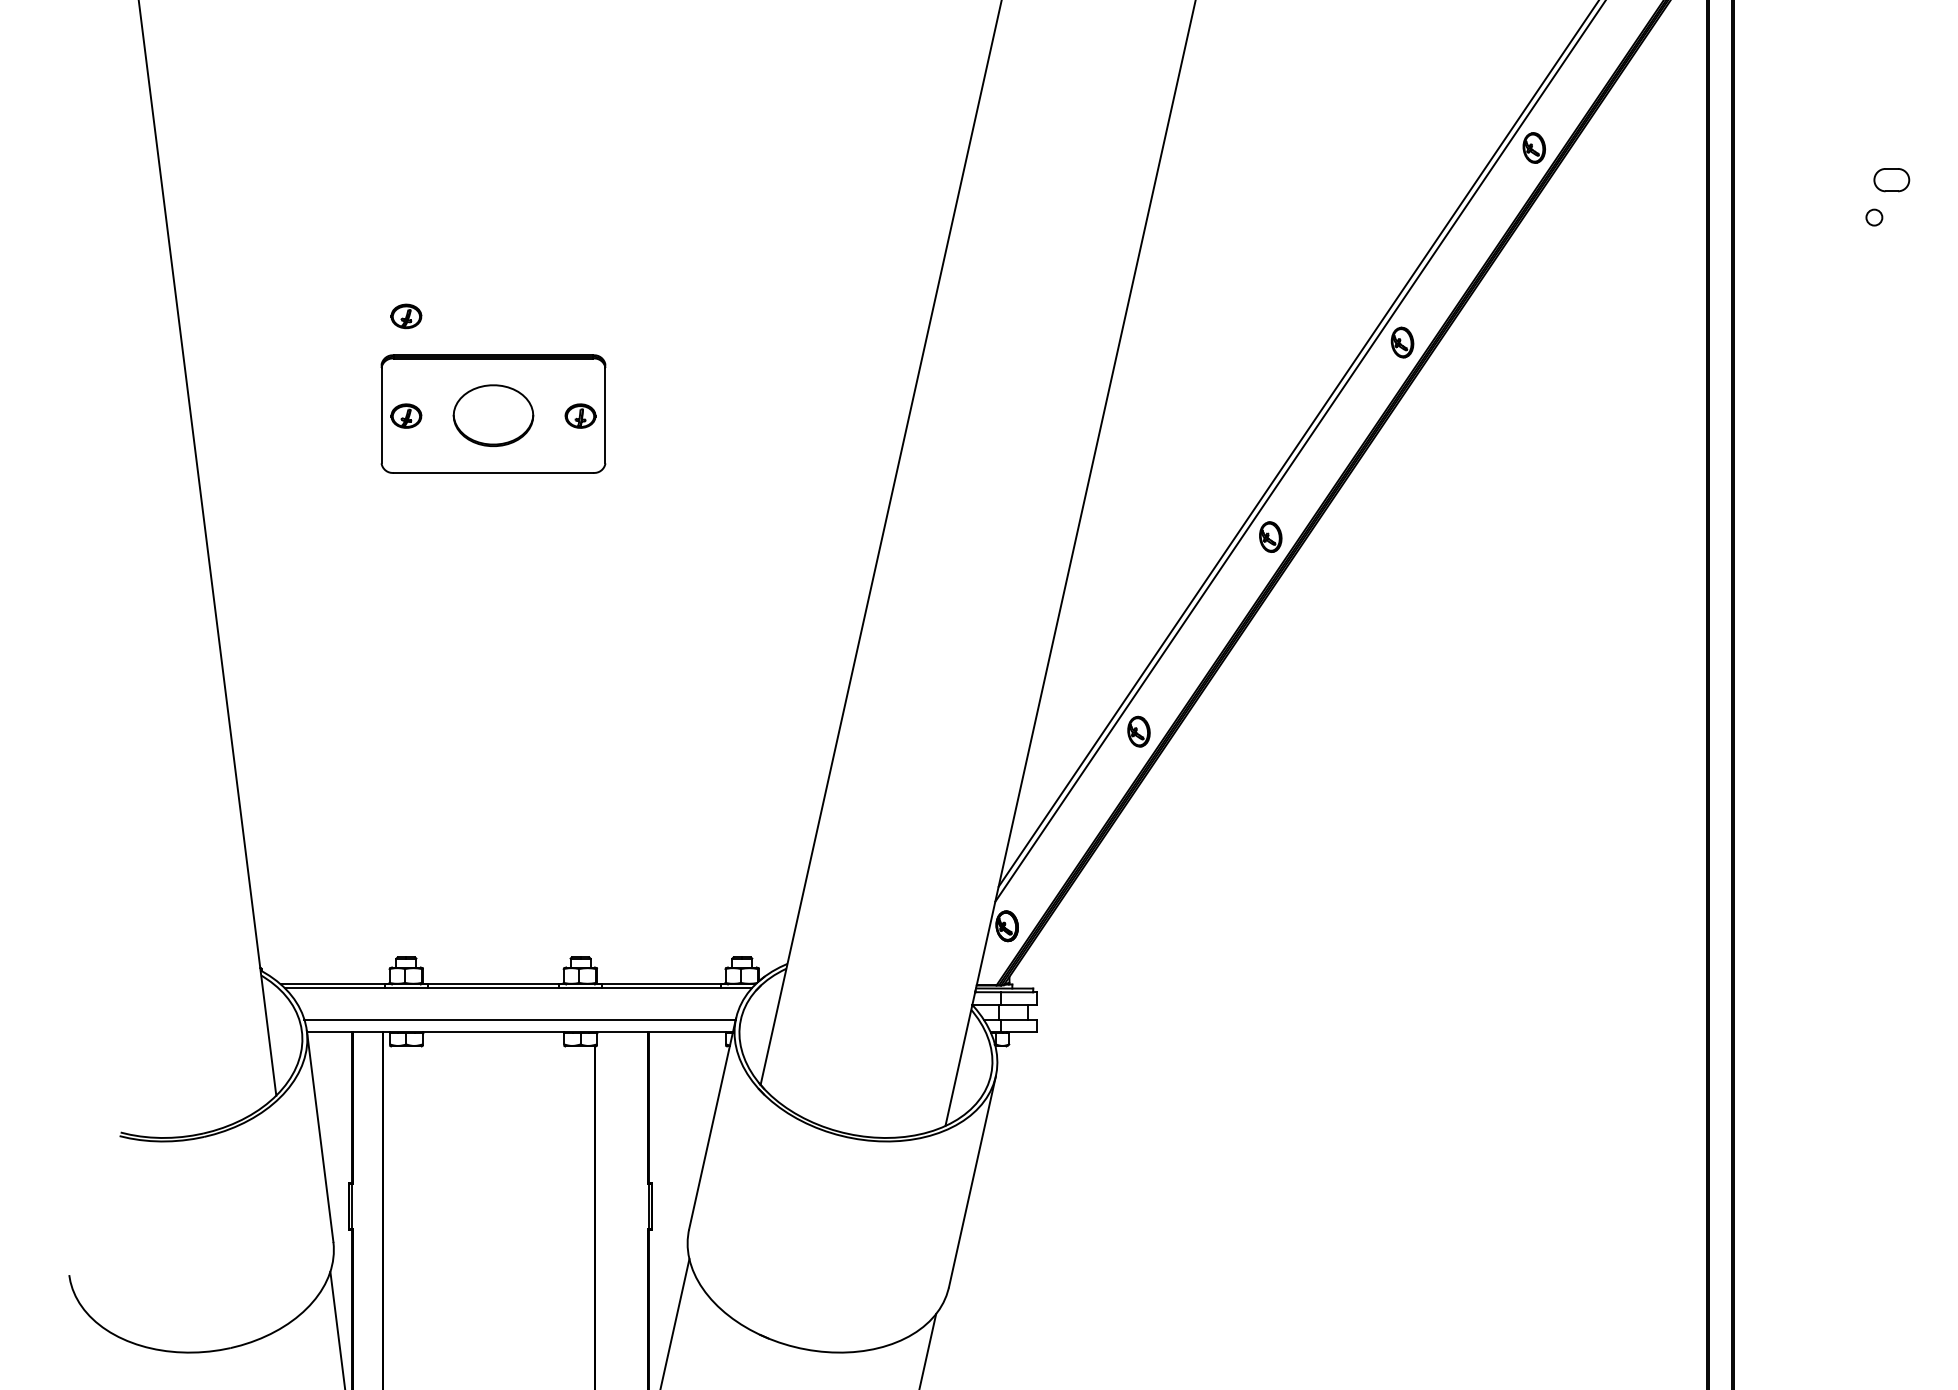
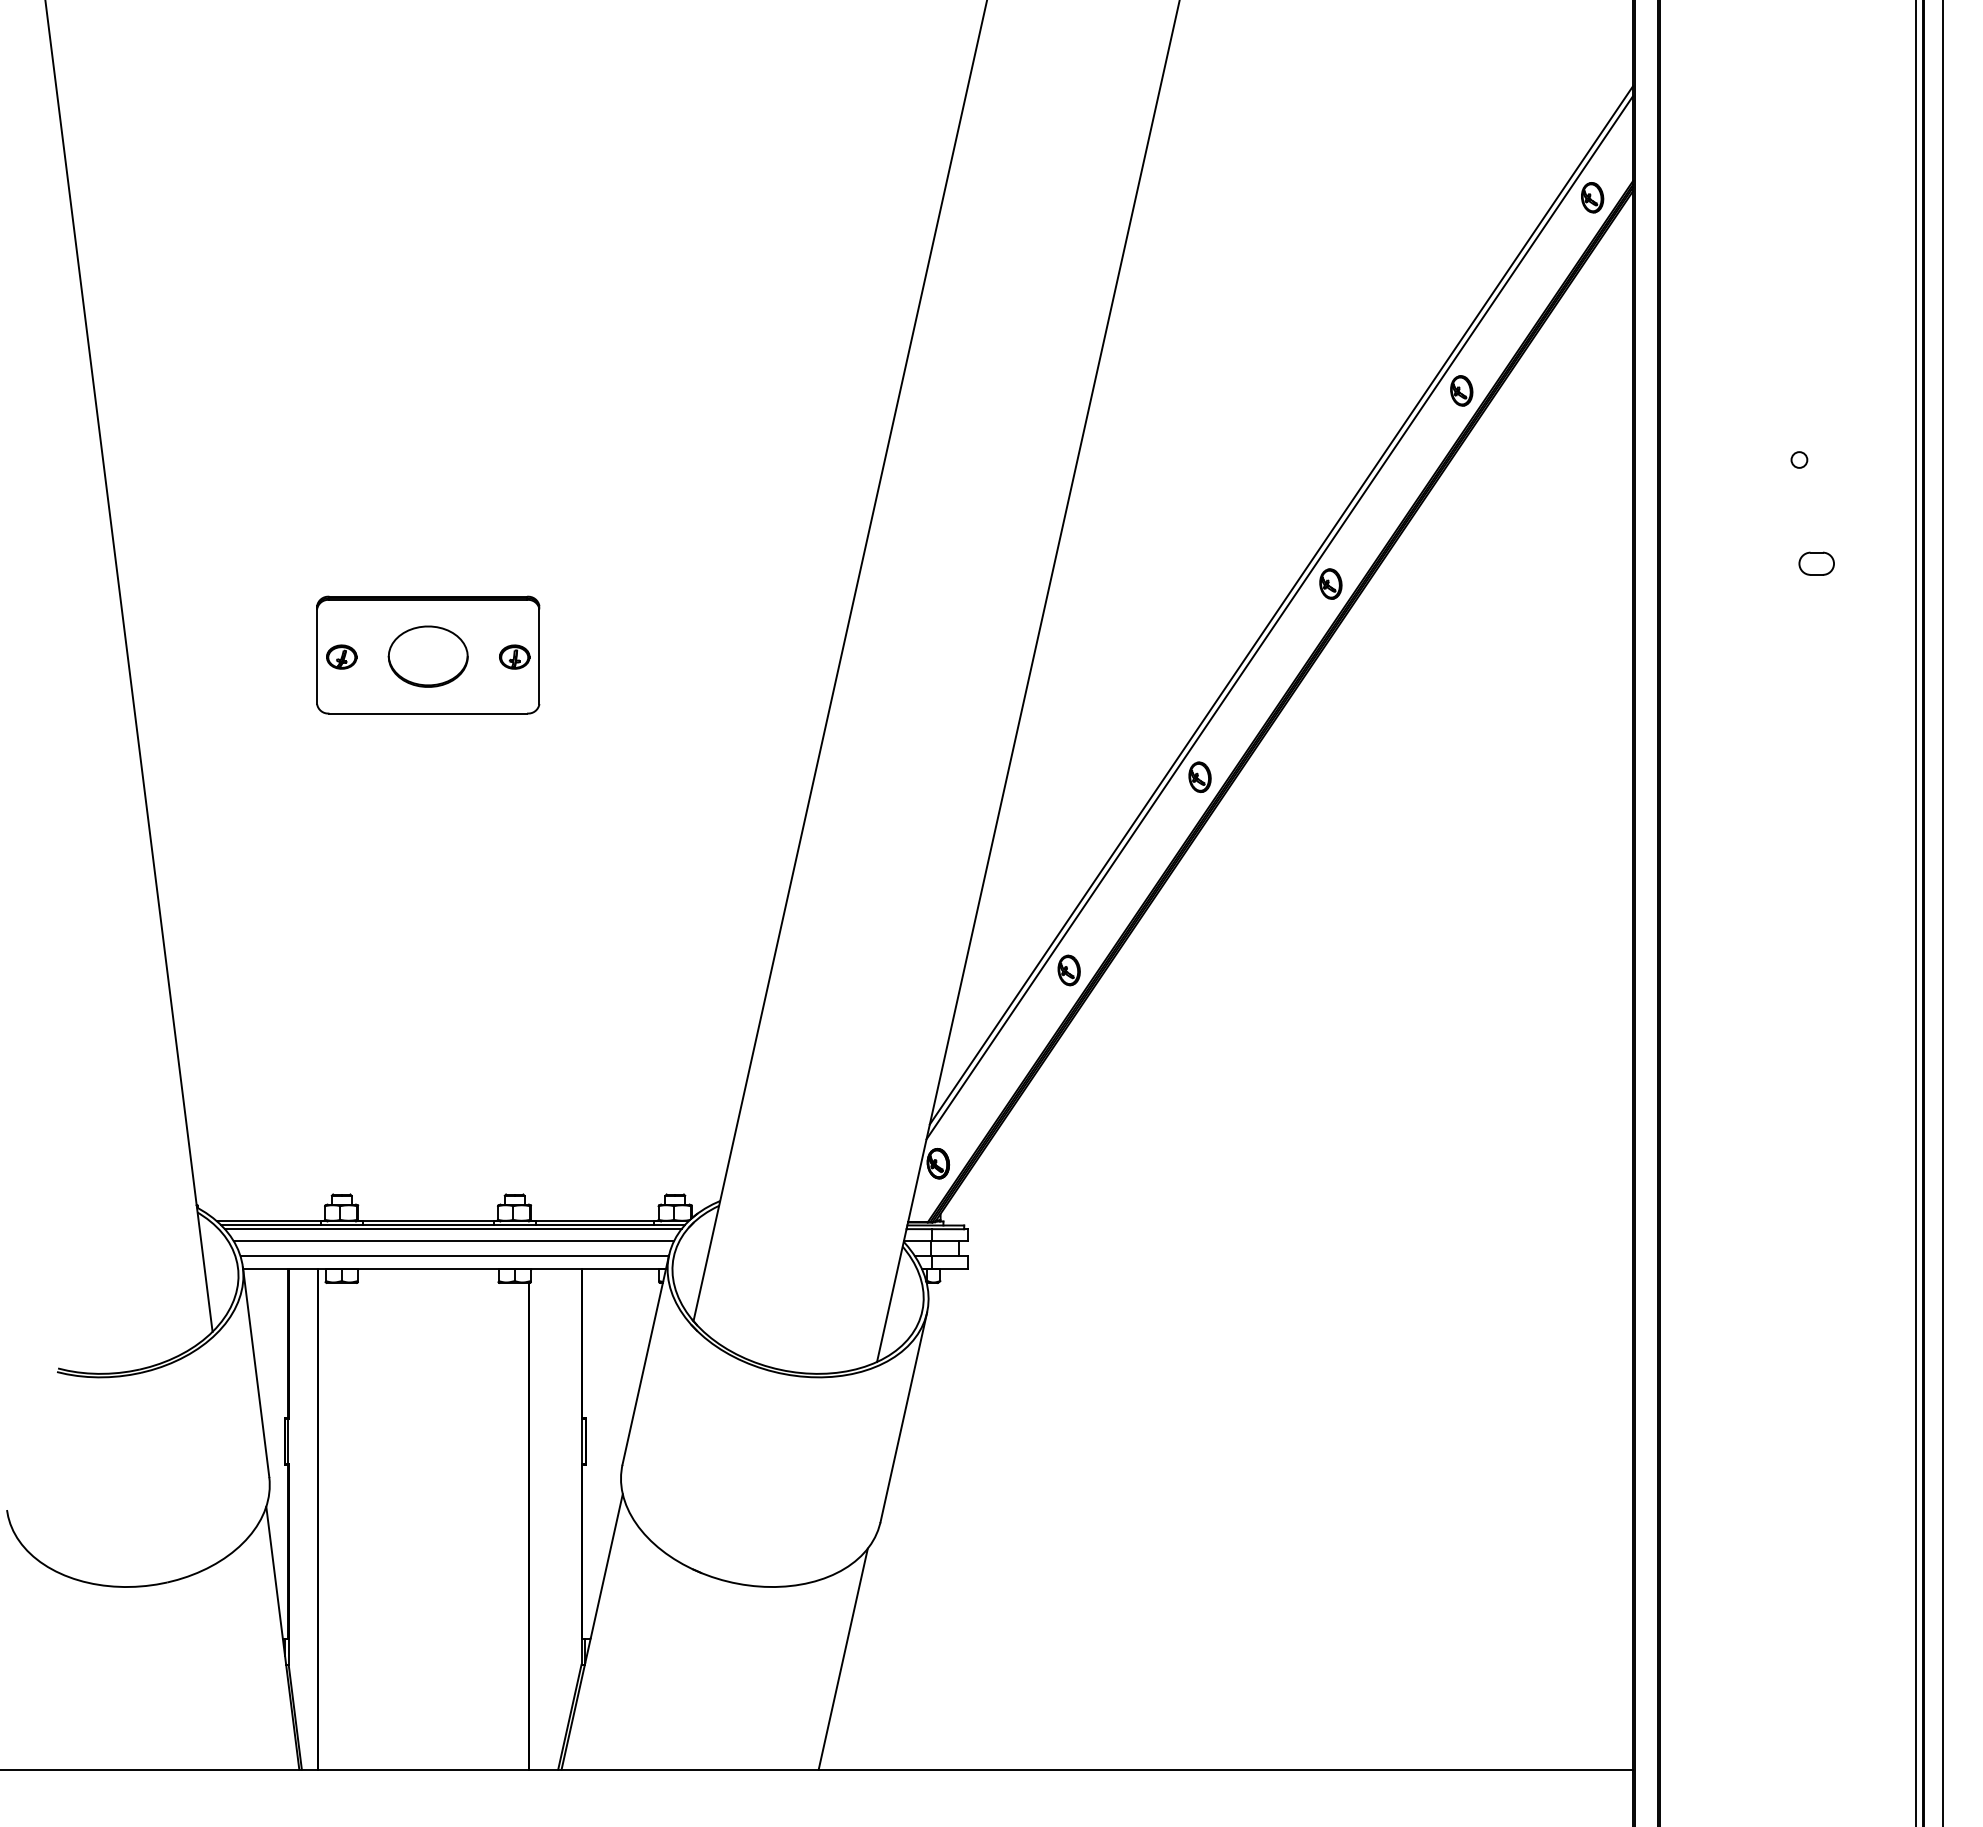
part: (1891, 179) -> (1816, 563), moved
part: (406, 315) -> (341, 557), removed
line: (517, 992) -> (452, 1229), added
line: (518, 1004) -> (453, 1241), added

